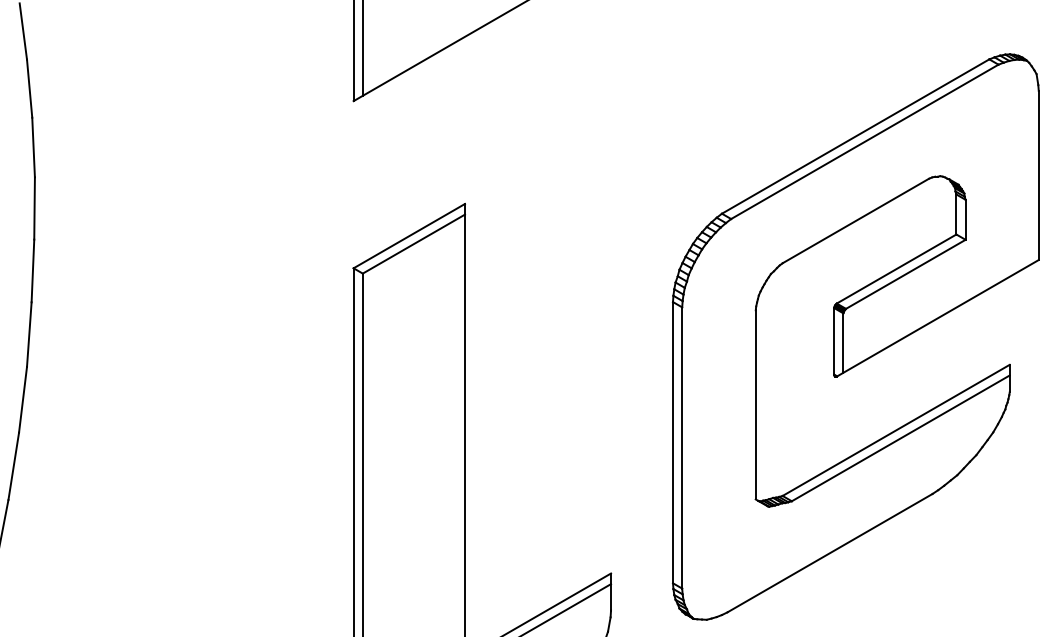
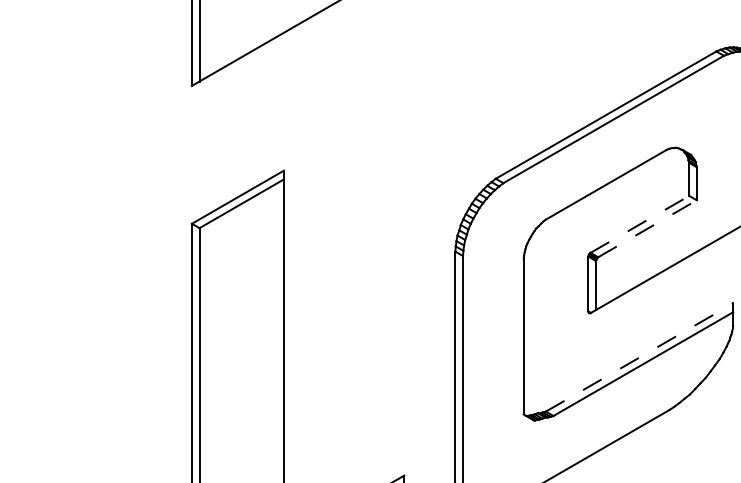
line: (897, 268) -> (640, 223), solid -> dashed
line: (906, 274) -> (648, 228), solid -> dashed
line: (896, 430) -> (639, 357), solid -> dashed

